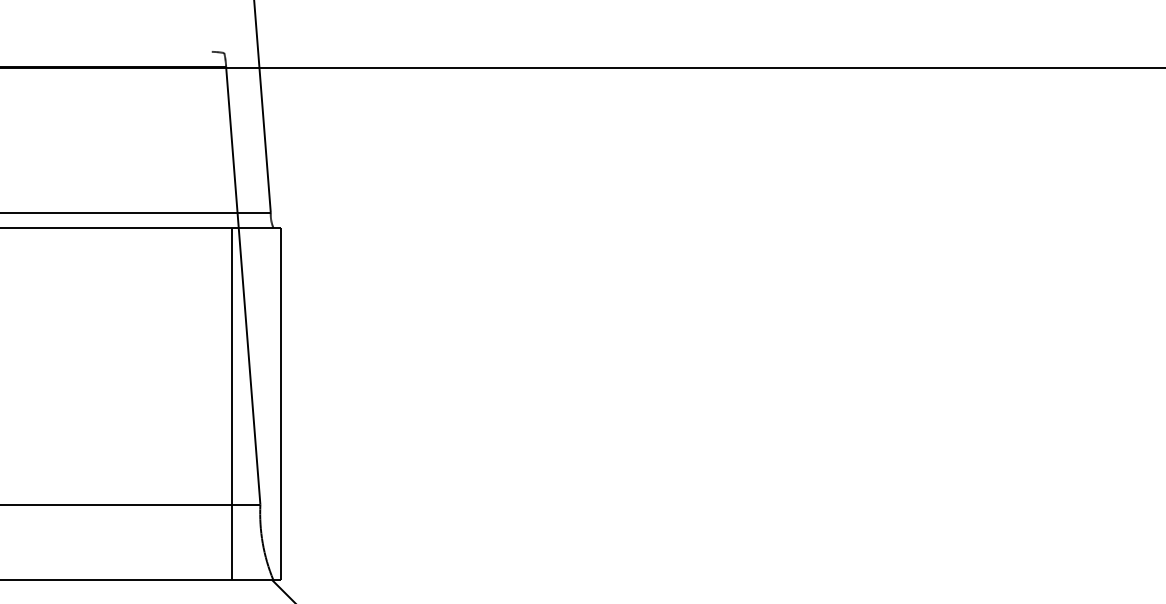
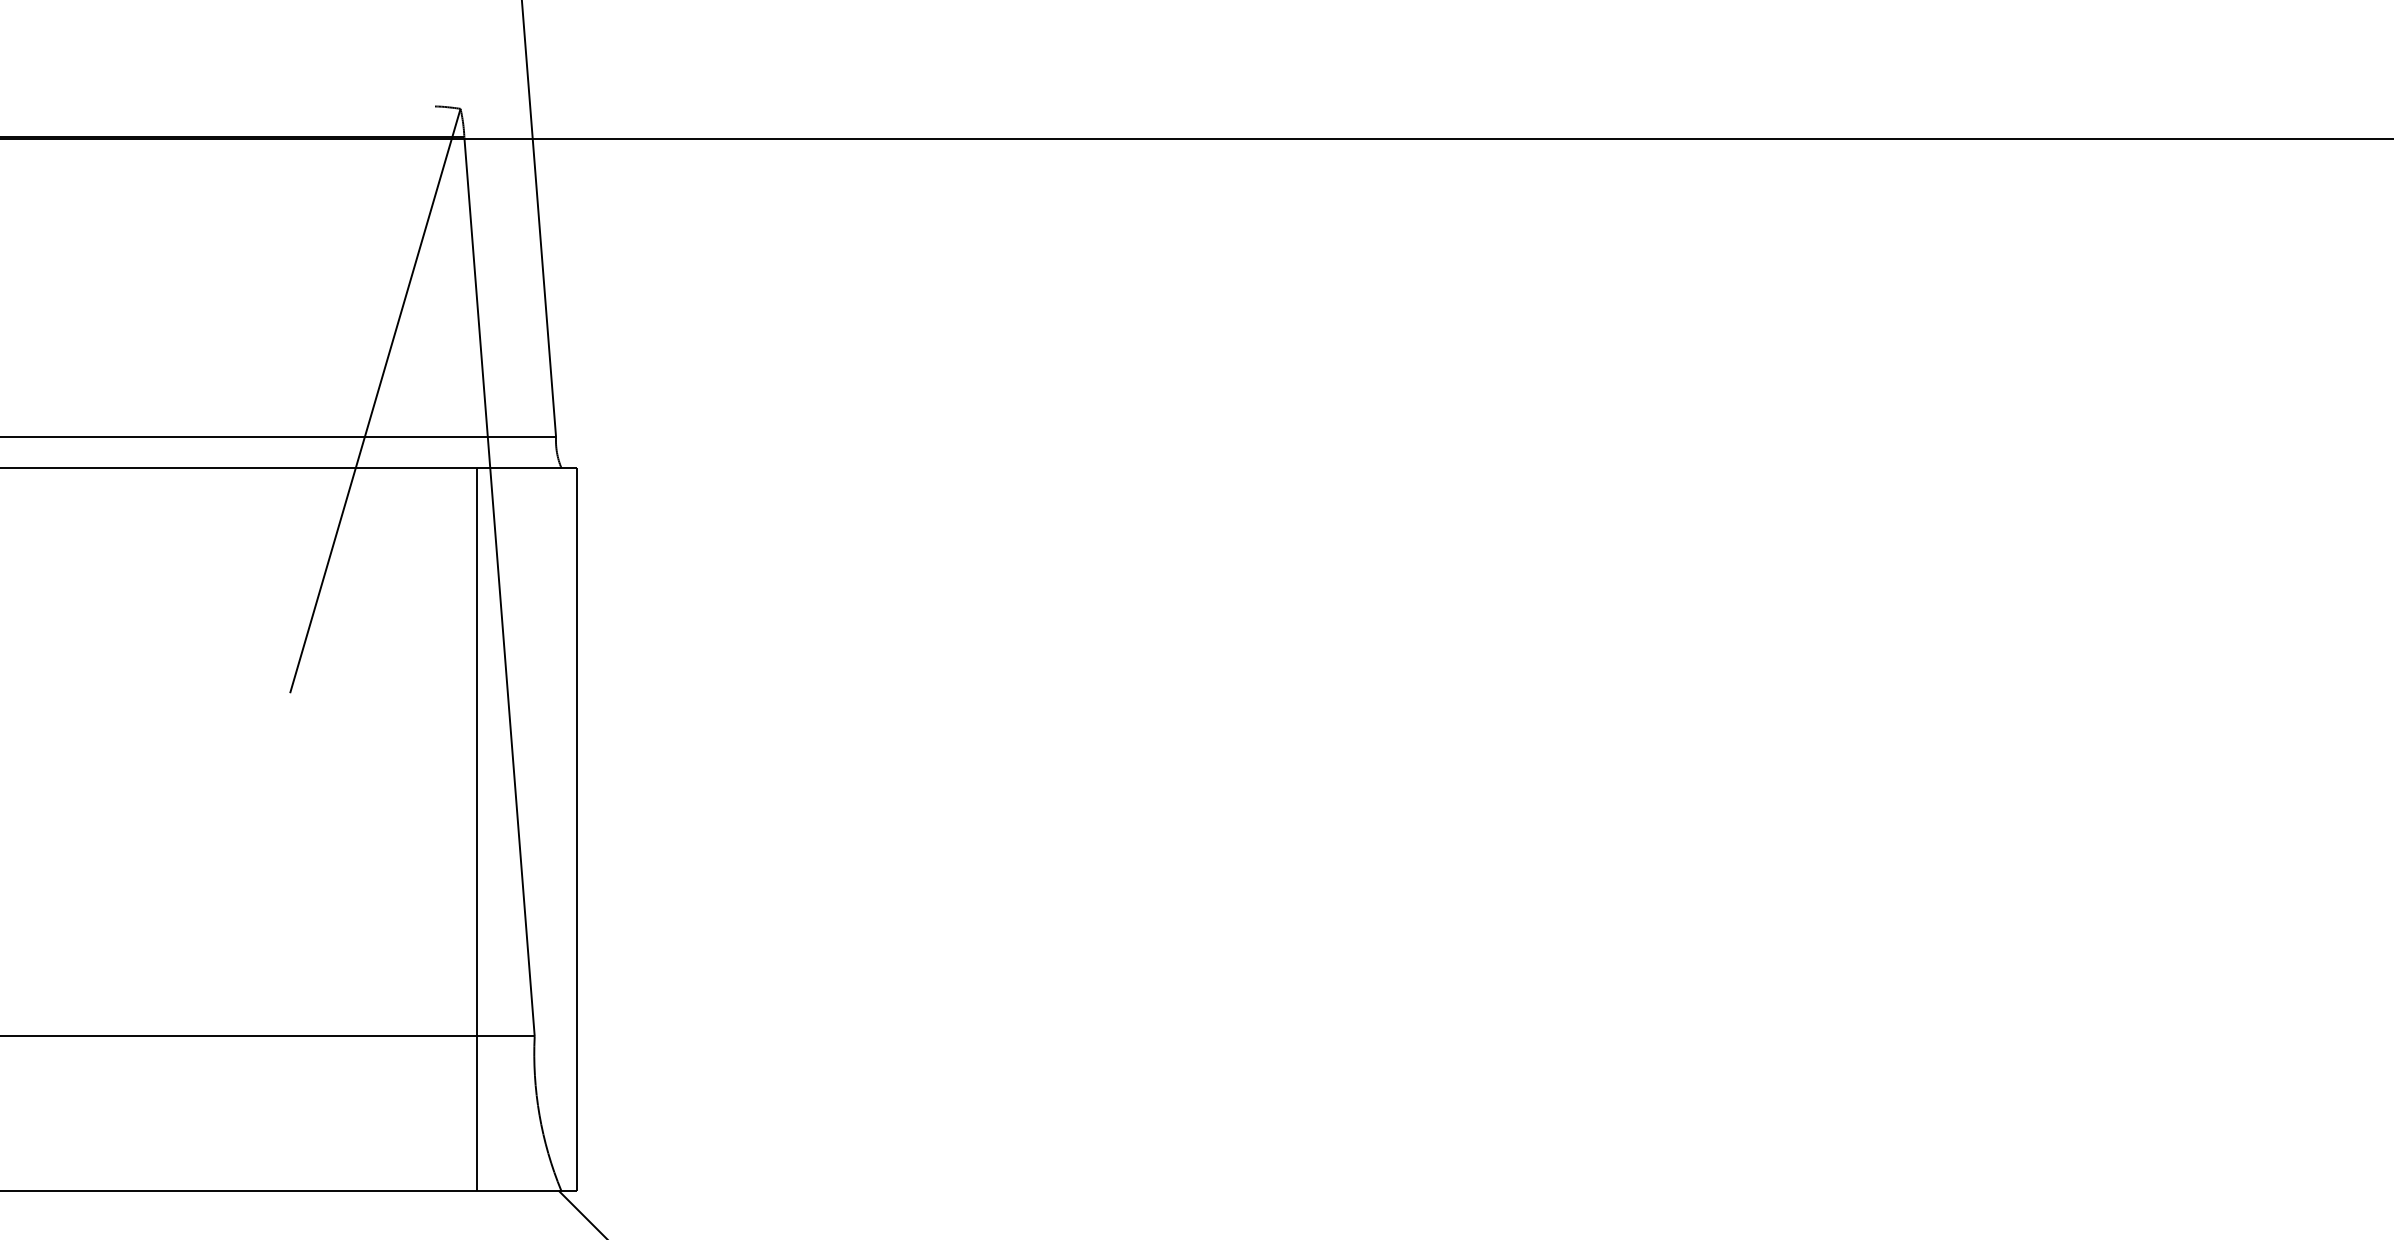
line: (182, 195) -> (374, 401), added

